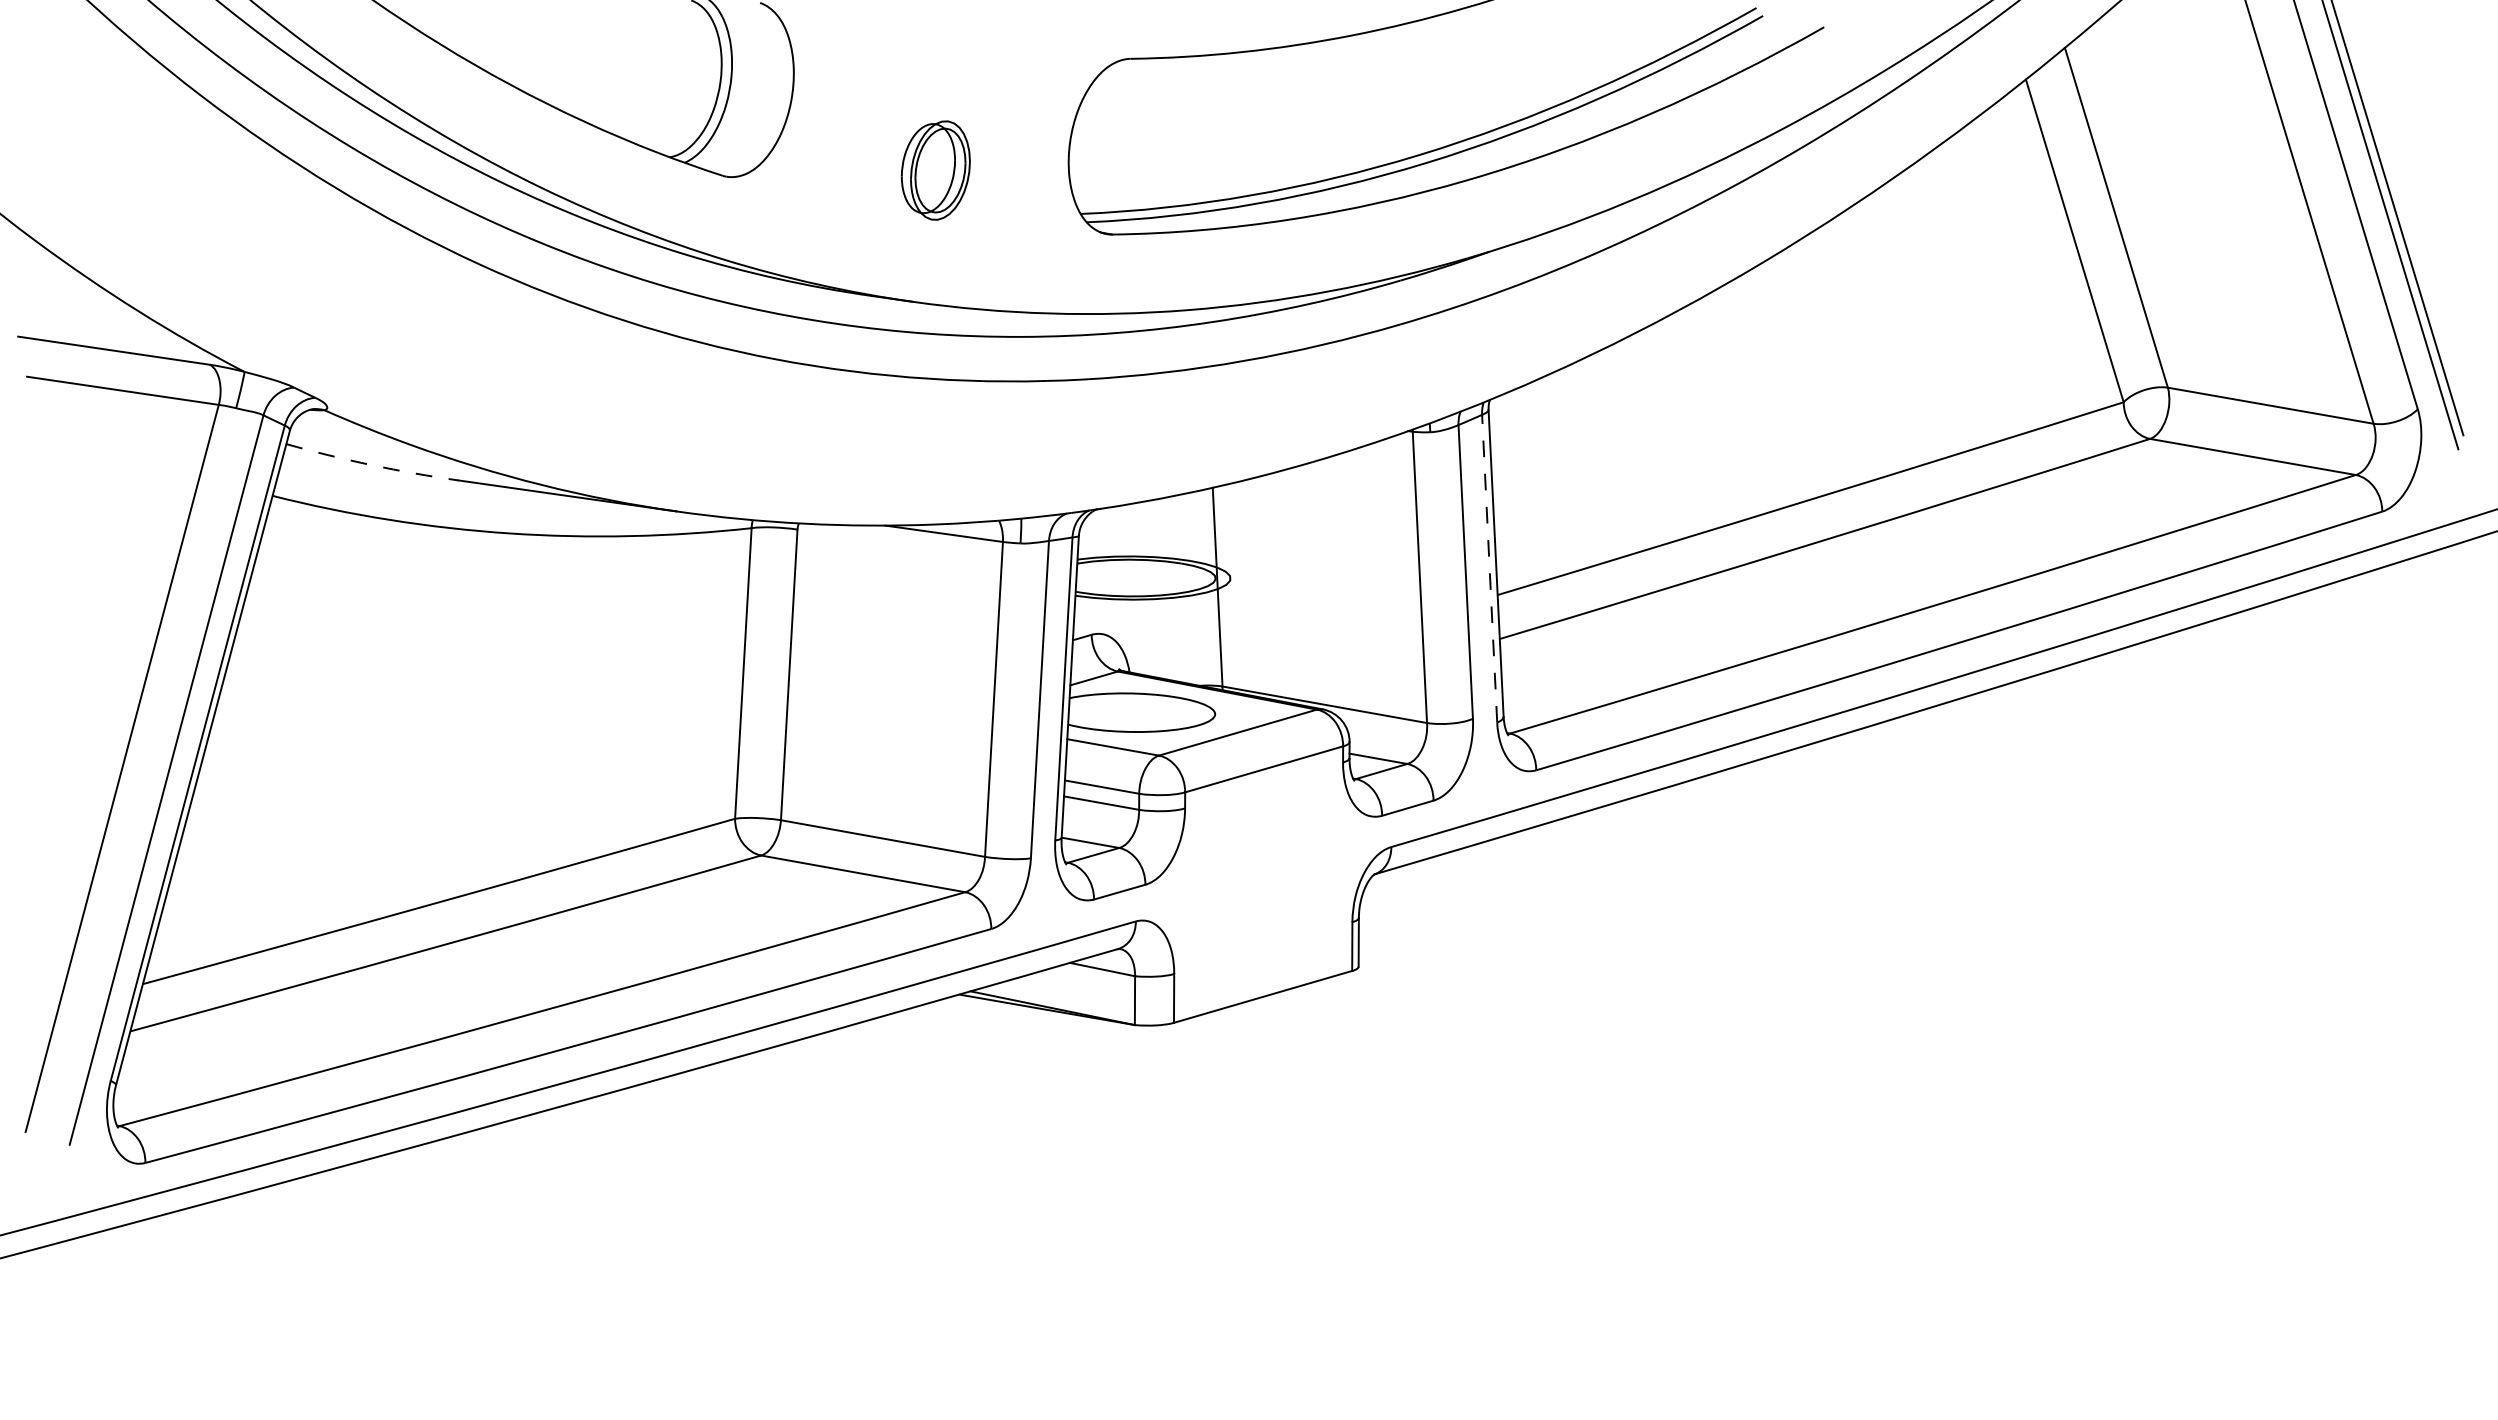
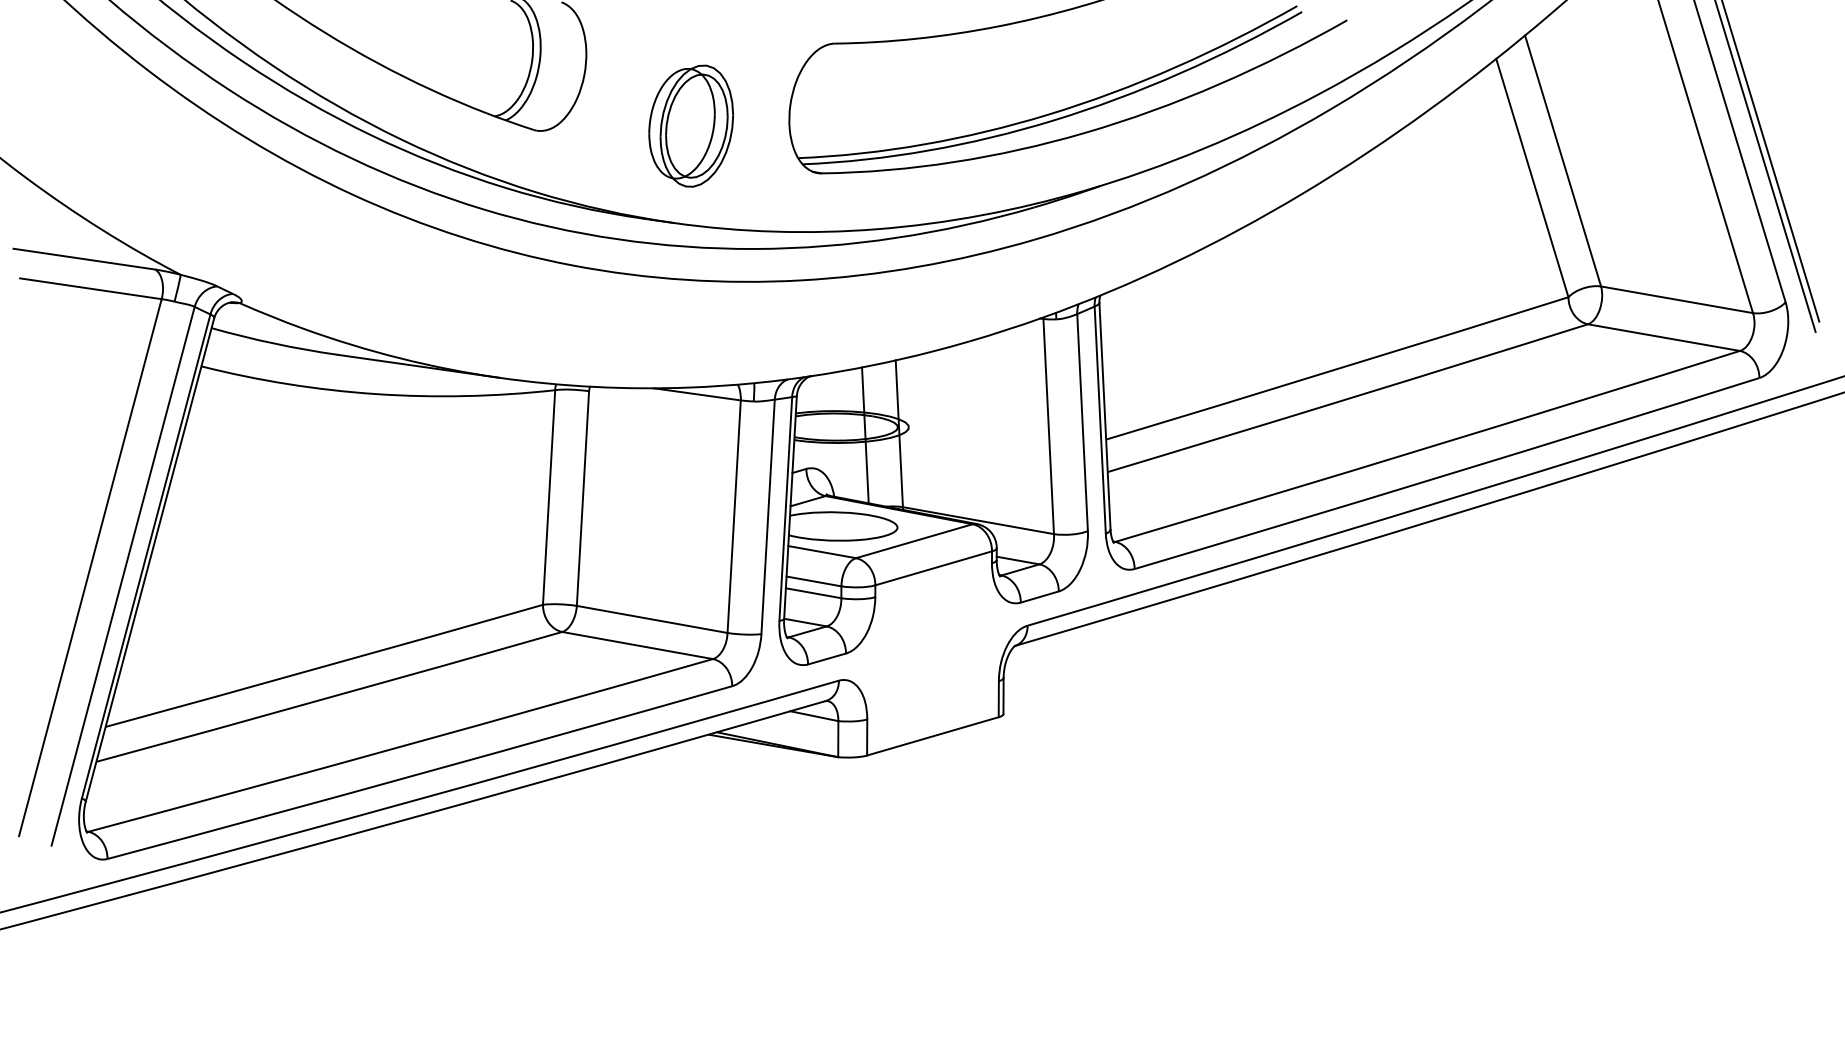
part: (935, 170) -> (690, 126), size x1.67
arc: (371, 465) -> (274, 343), dashed -> solid
line: (1489, 568) -> (1100, 420), dashed -> solid
line: (1171, 589) -> (865, 435), added

